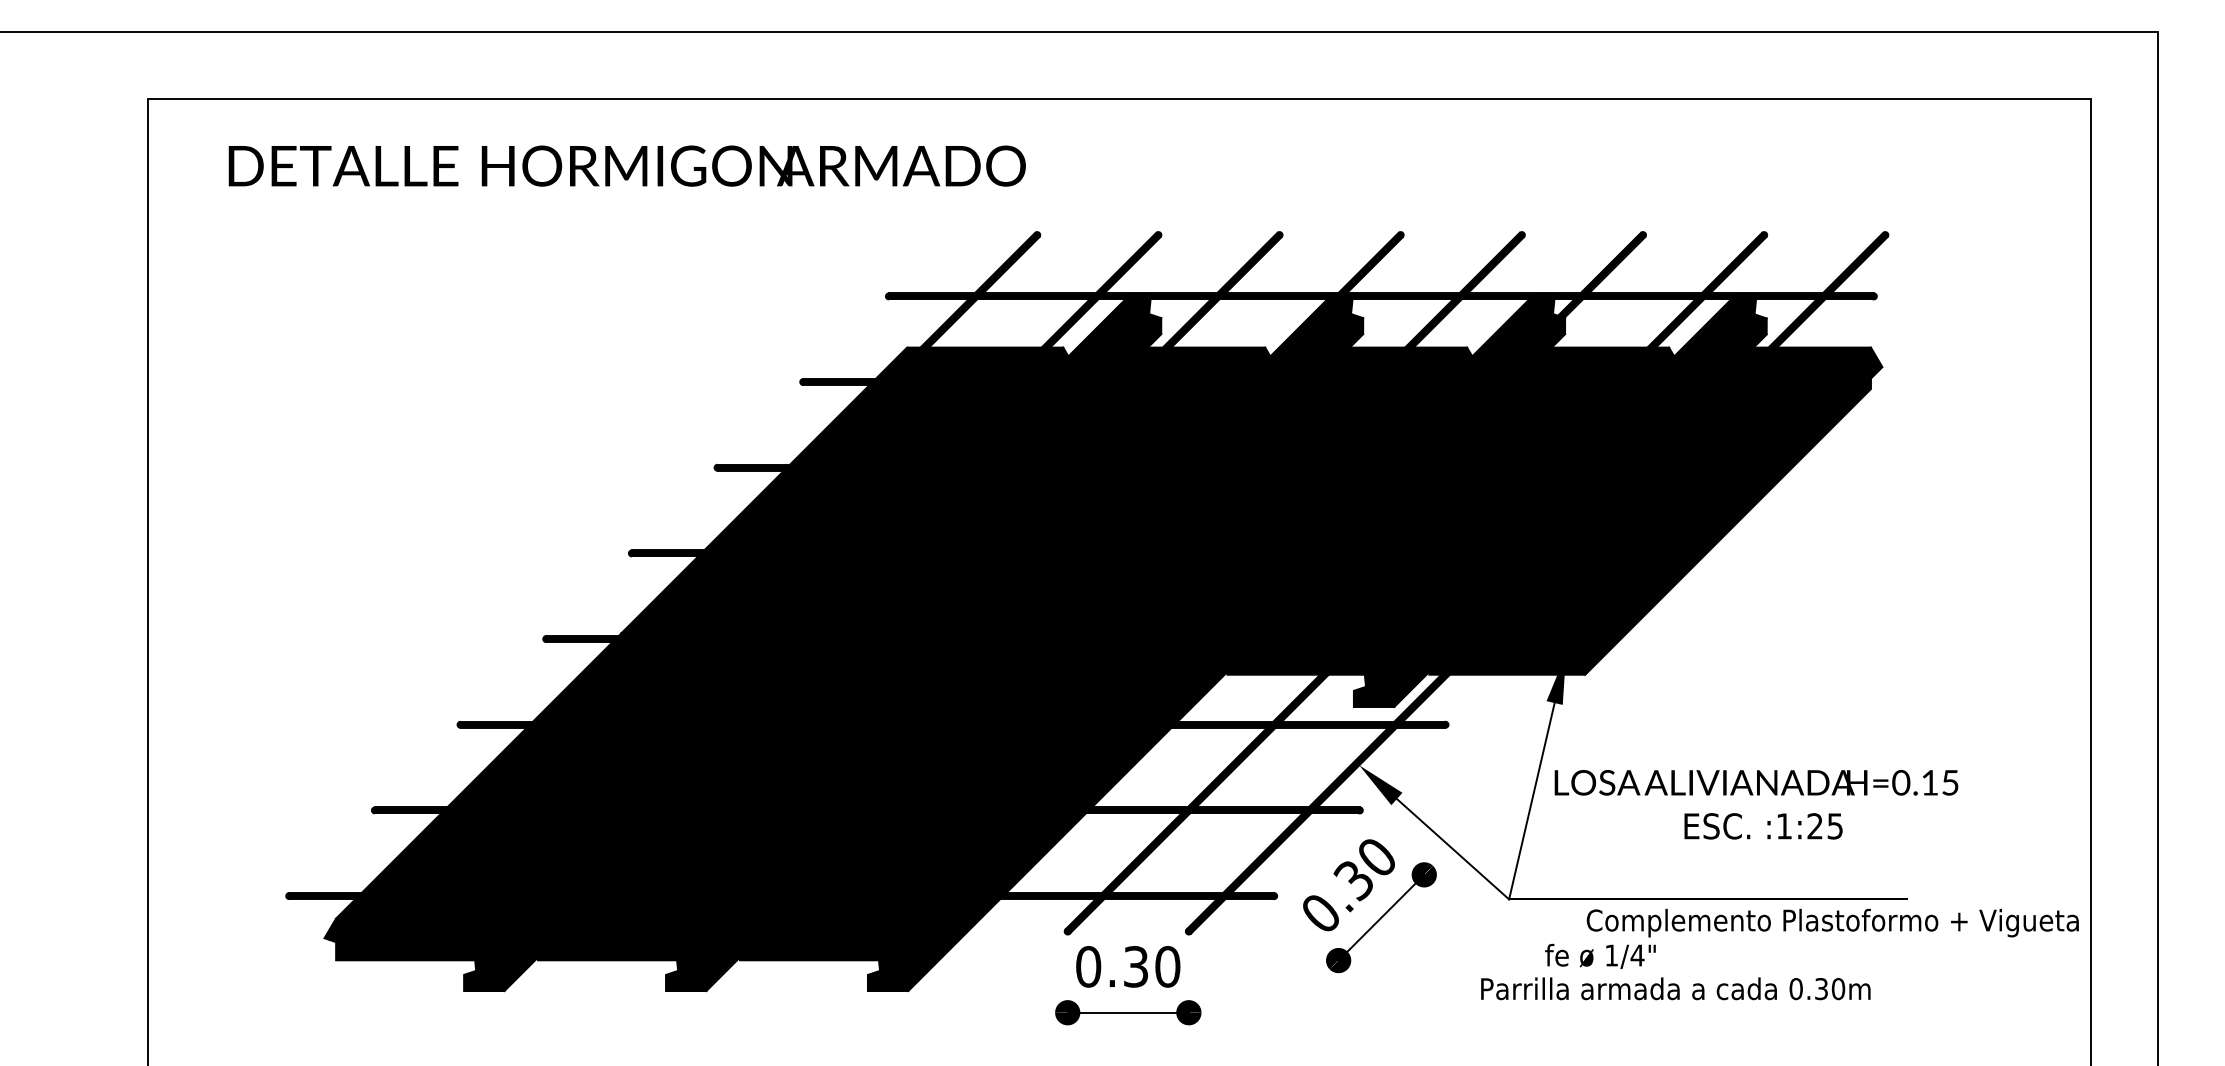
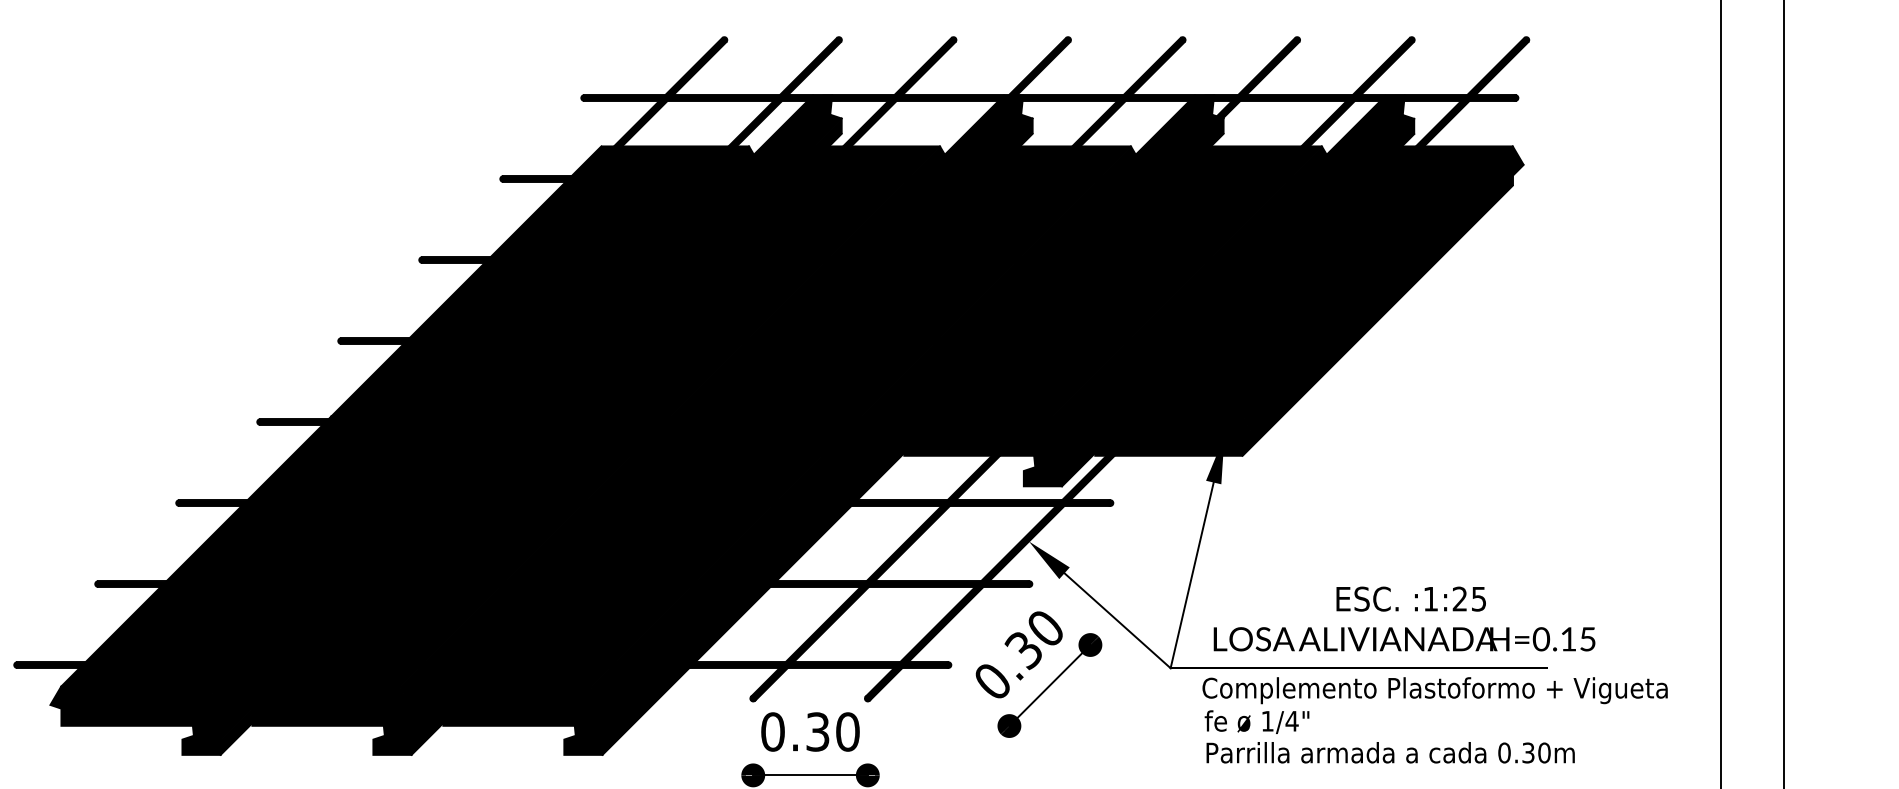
text: (1756, 782) -> (1404, 639), moved
text: (1832, 922) -> (1434, 690), moved
text: (1675, 988) -> (1390, 752), moved

